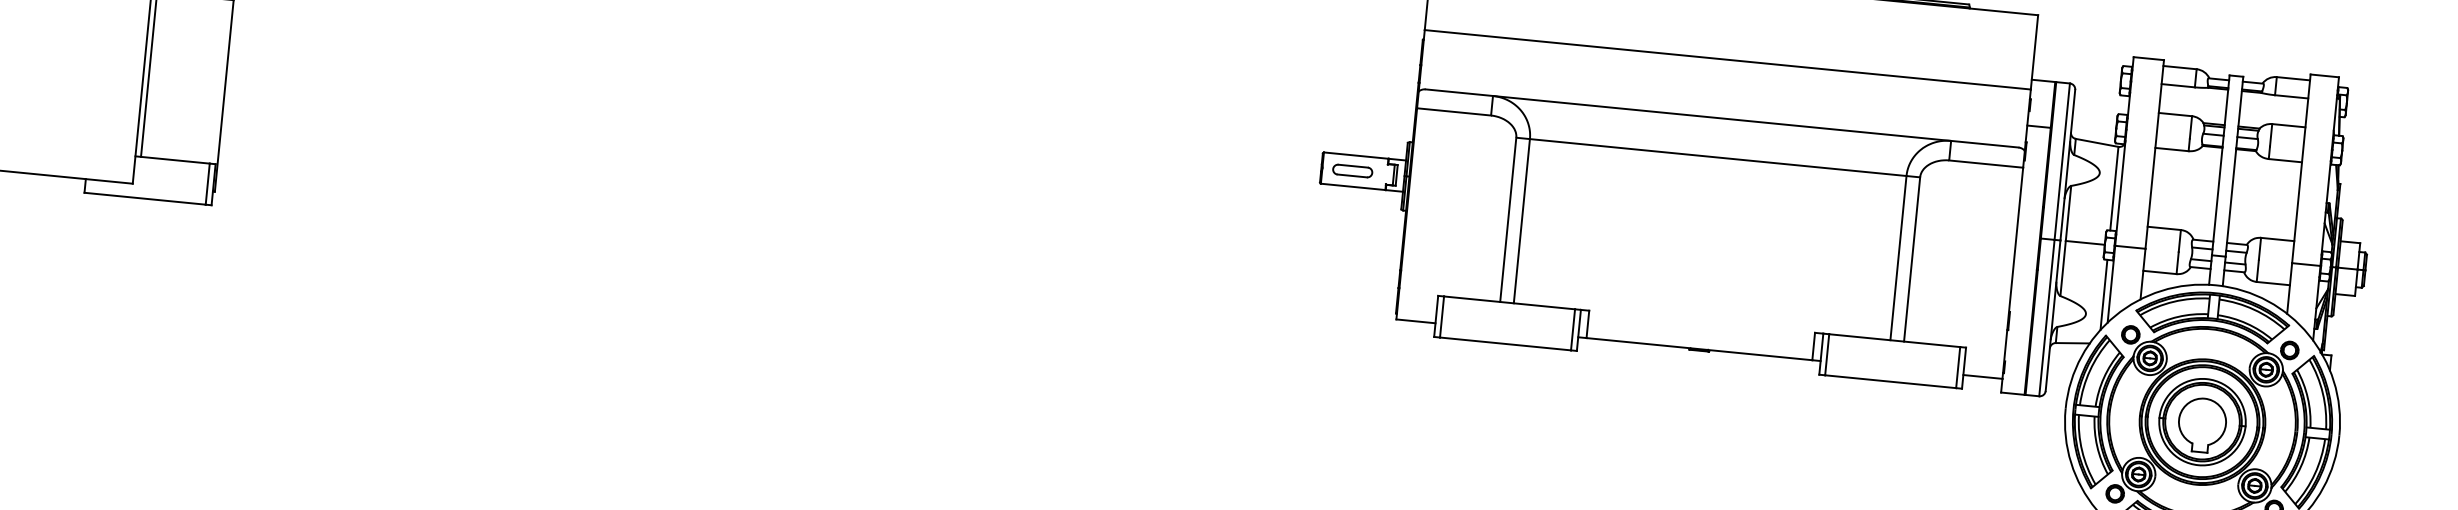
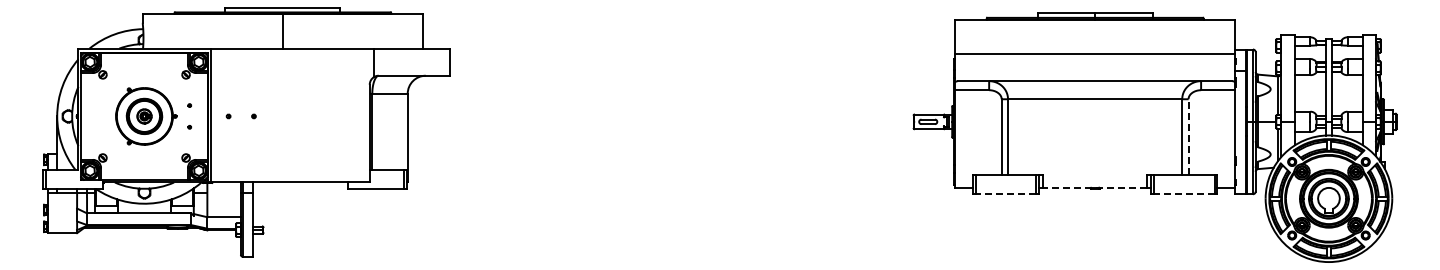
line: (1911, 259) -> (1188, 137), solid -> dashed
line: (1504, 344) -> (1005, 194), solid -> dashed
line: (1698, 348) -> (1094, 187), solid -> dashed
line: (1889, 382) -> (1183, 194), solid -> dashed

